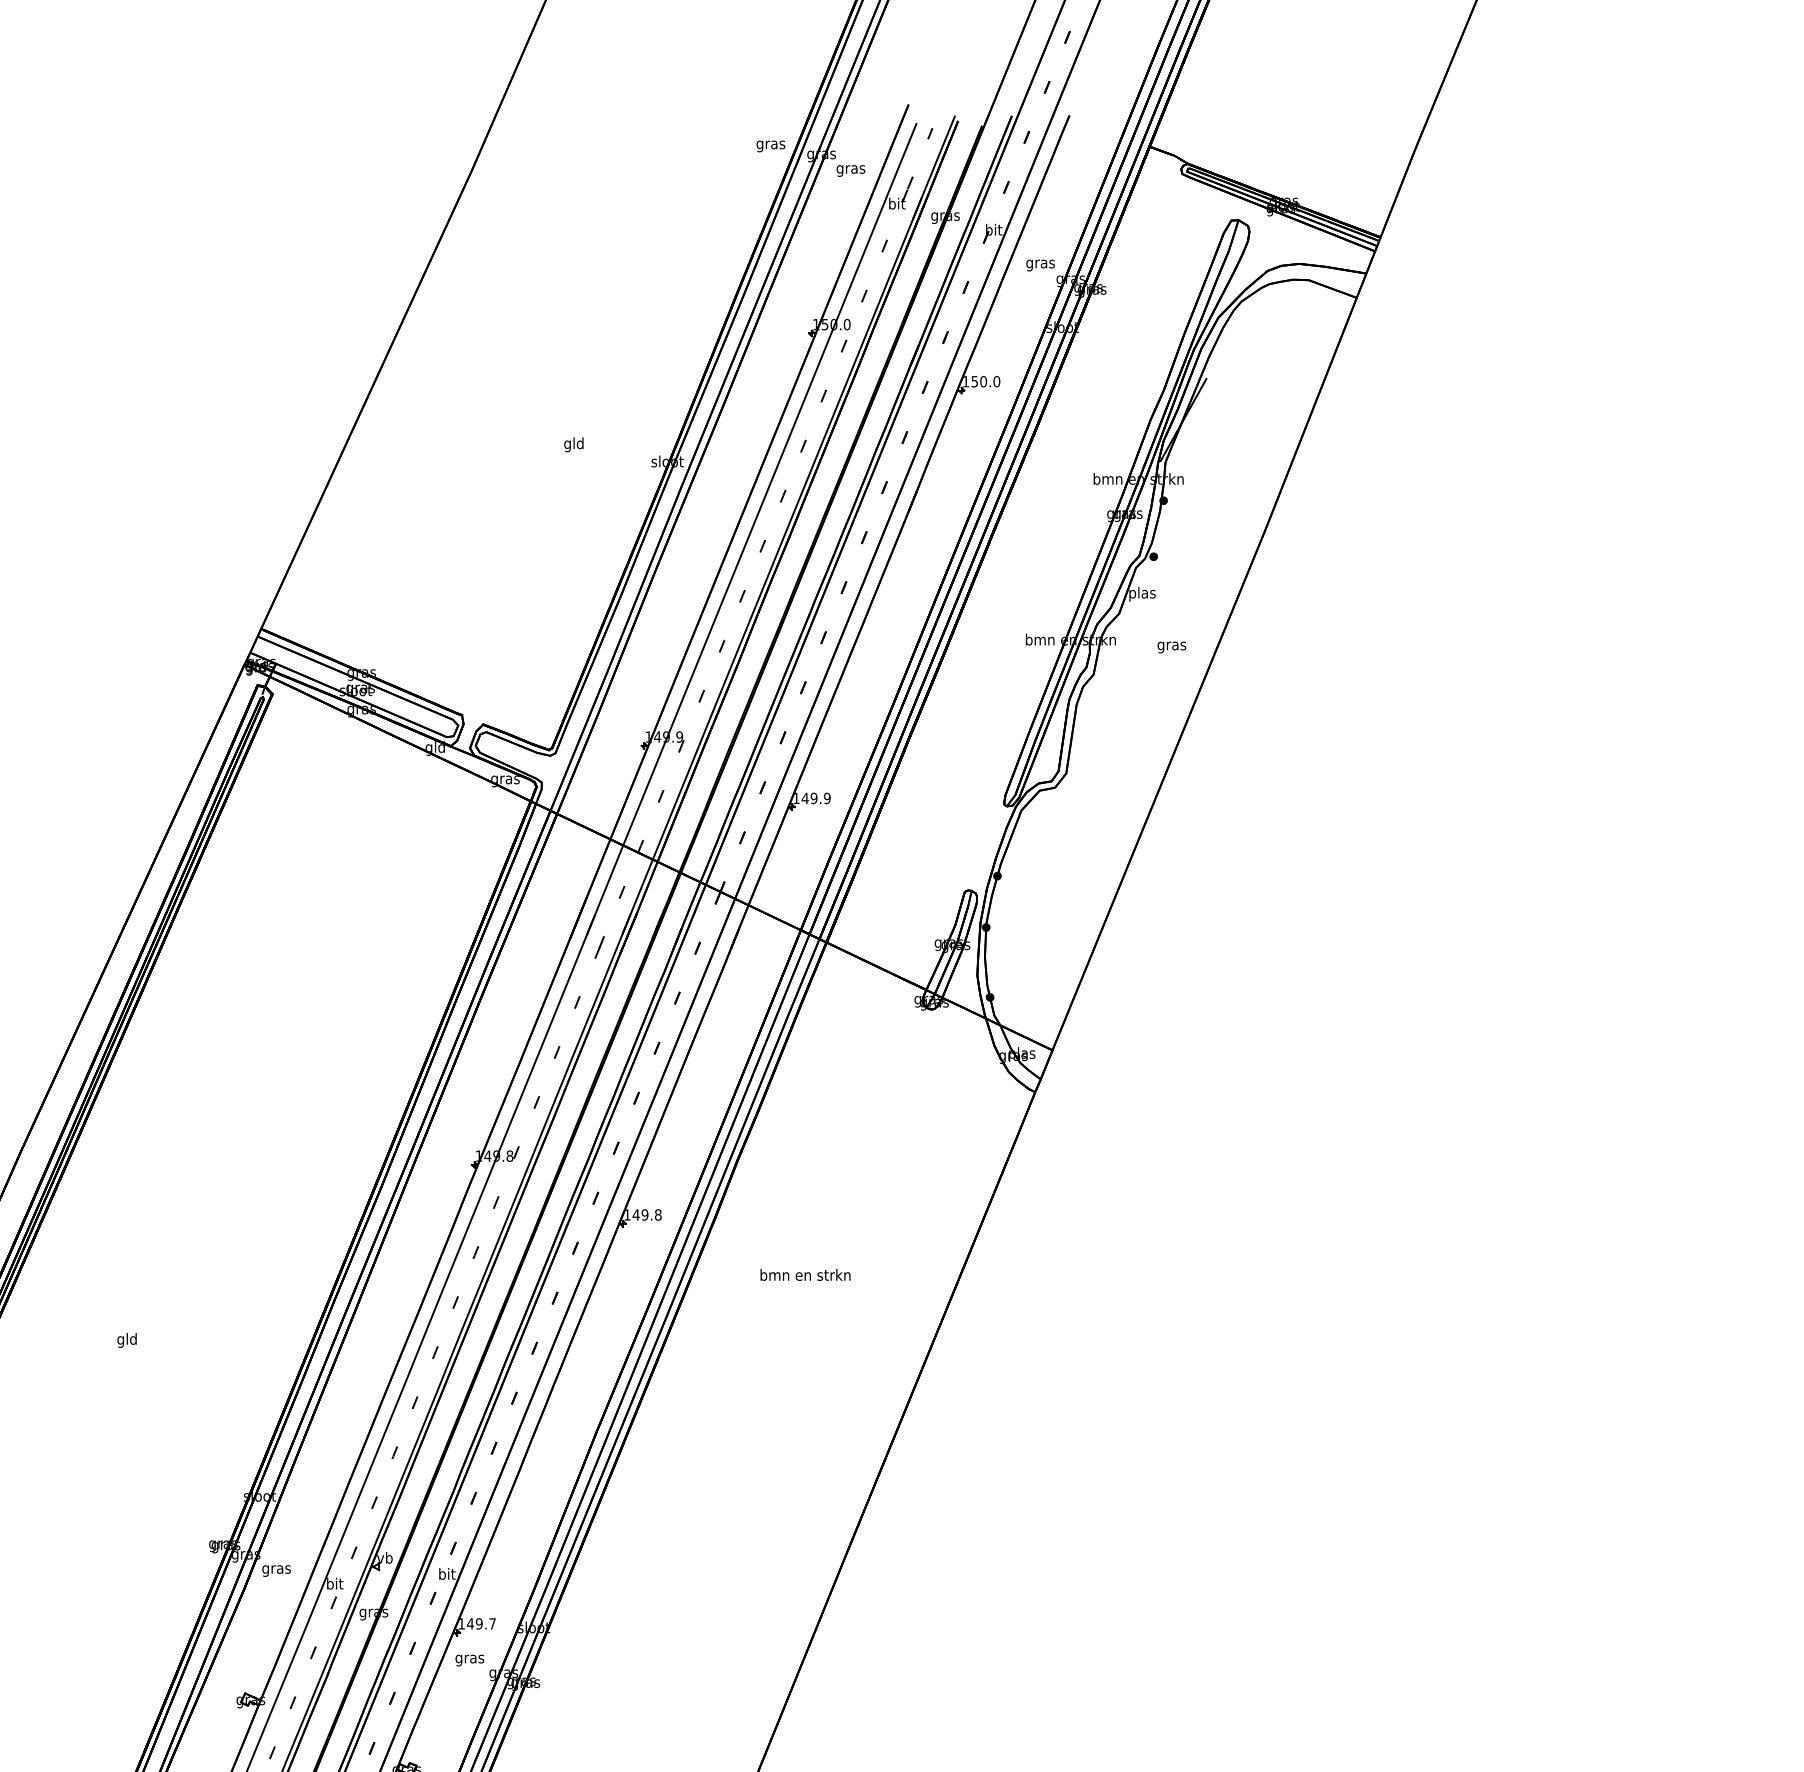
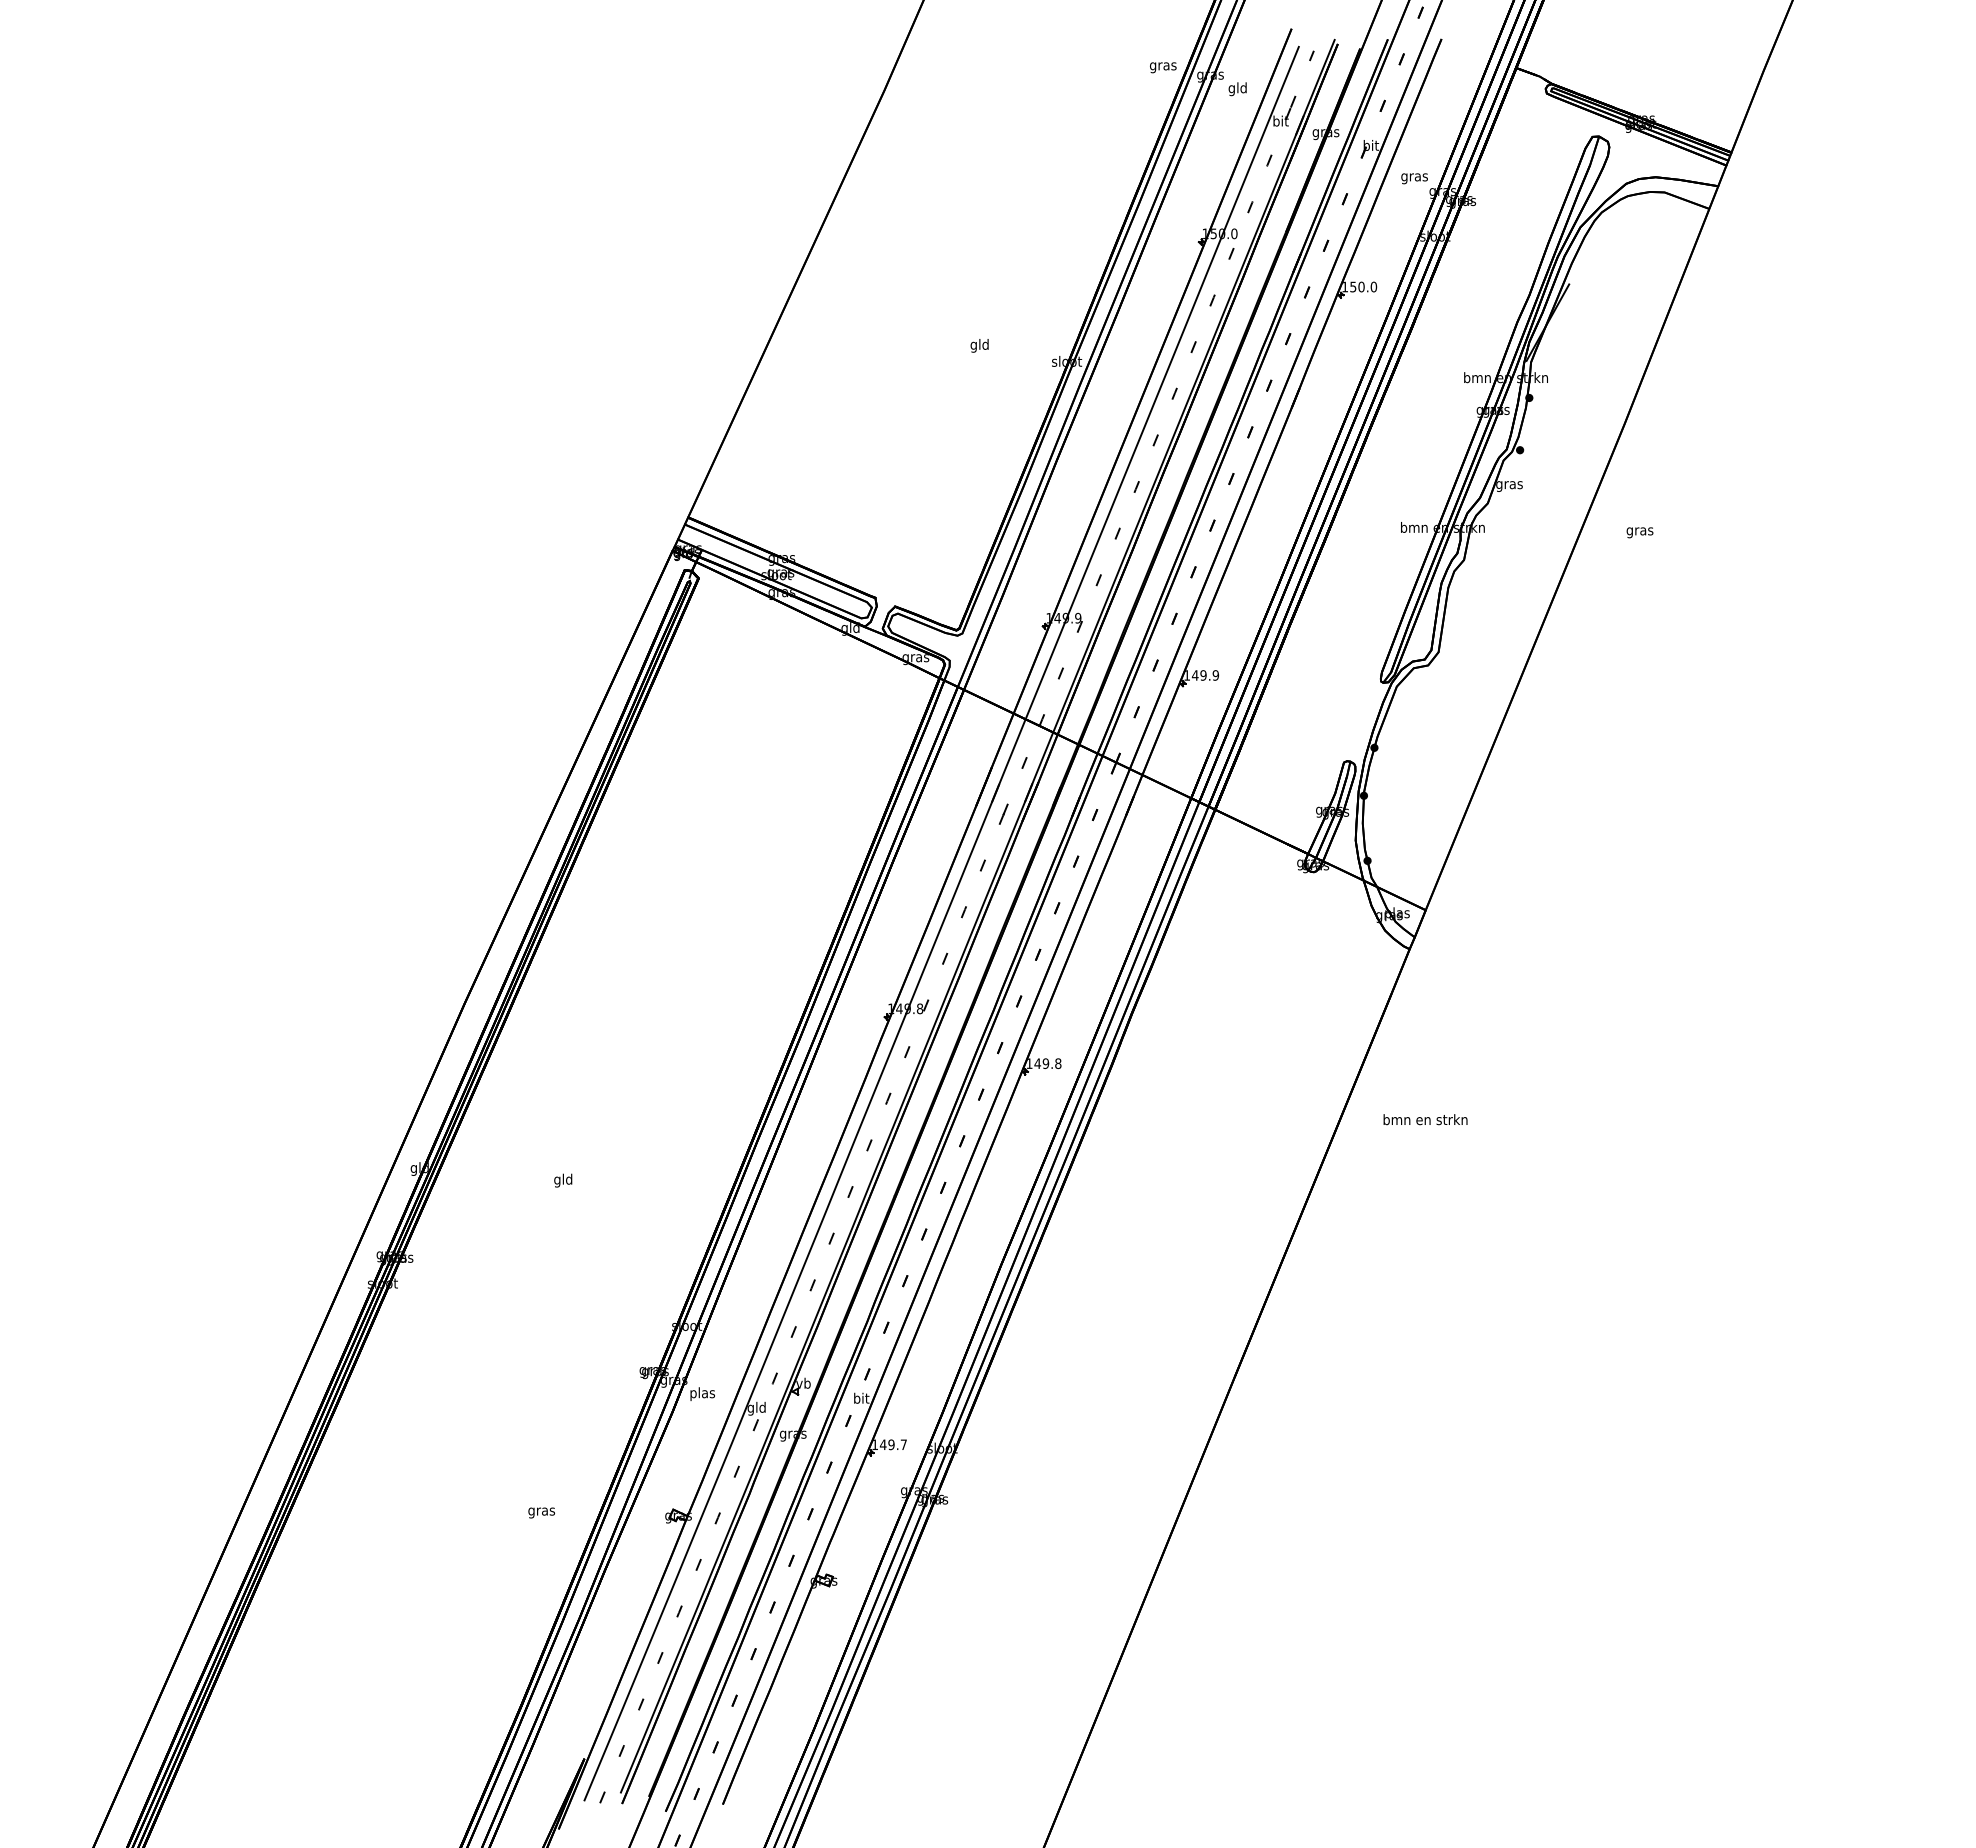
text: (850, 169) -> (1237, 89), gras -> gld
text: (1142, 593) -> (1509, 484), plas -> gras
text: (1171, 647) -> (1639, 532), moved
text: (805, 1274) -> (1425, 1119), moved
text: (276, 1569) -> (702, 1394), gras -> plas
text: (334, 1584) -> (756, 1408), bit -> gld
text: (469, 1660) -> (541, 1512), moved

